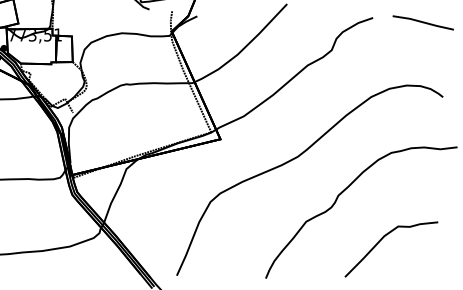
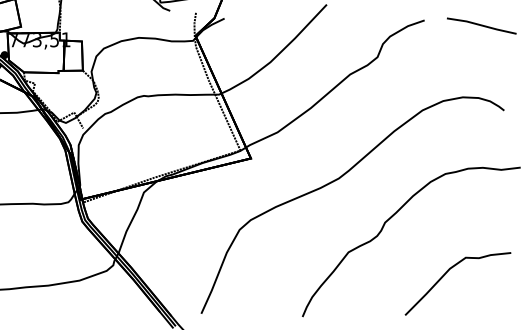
curve: (382, 239) -> (447, 272), moved

